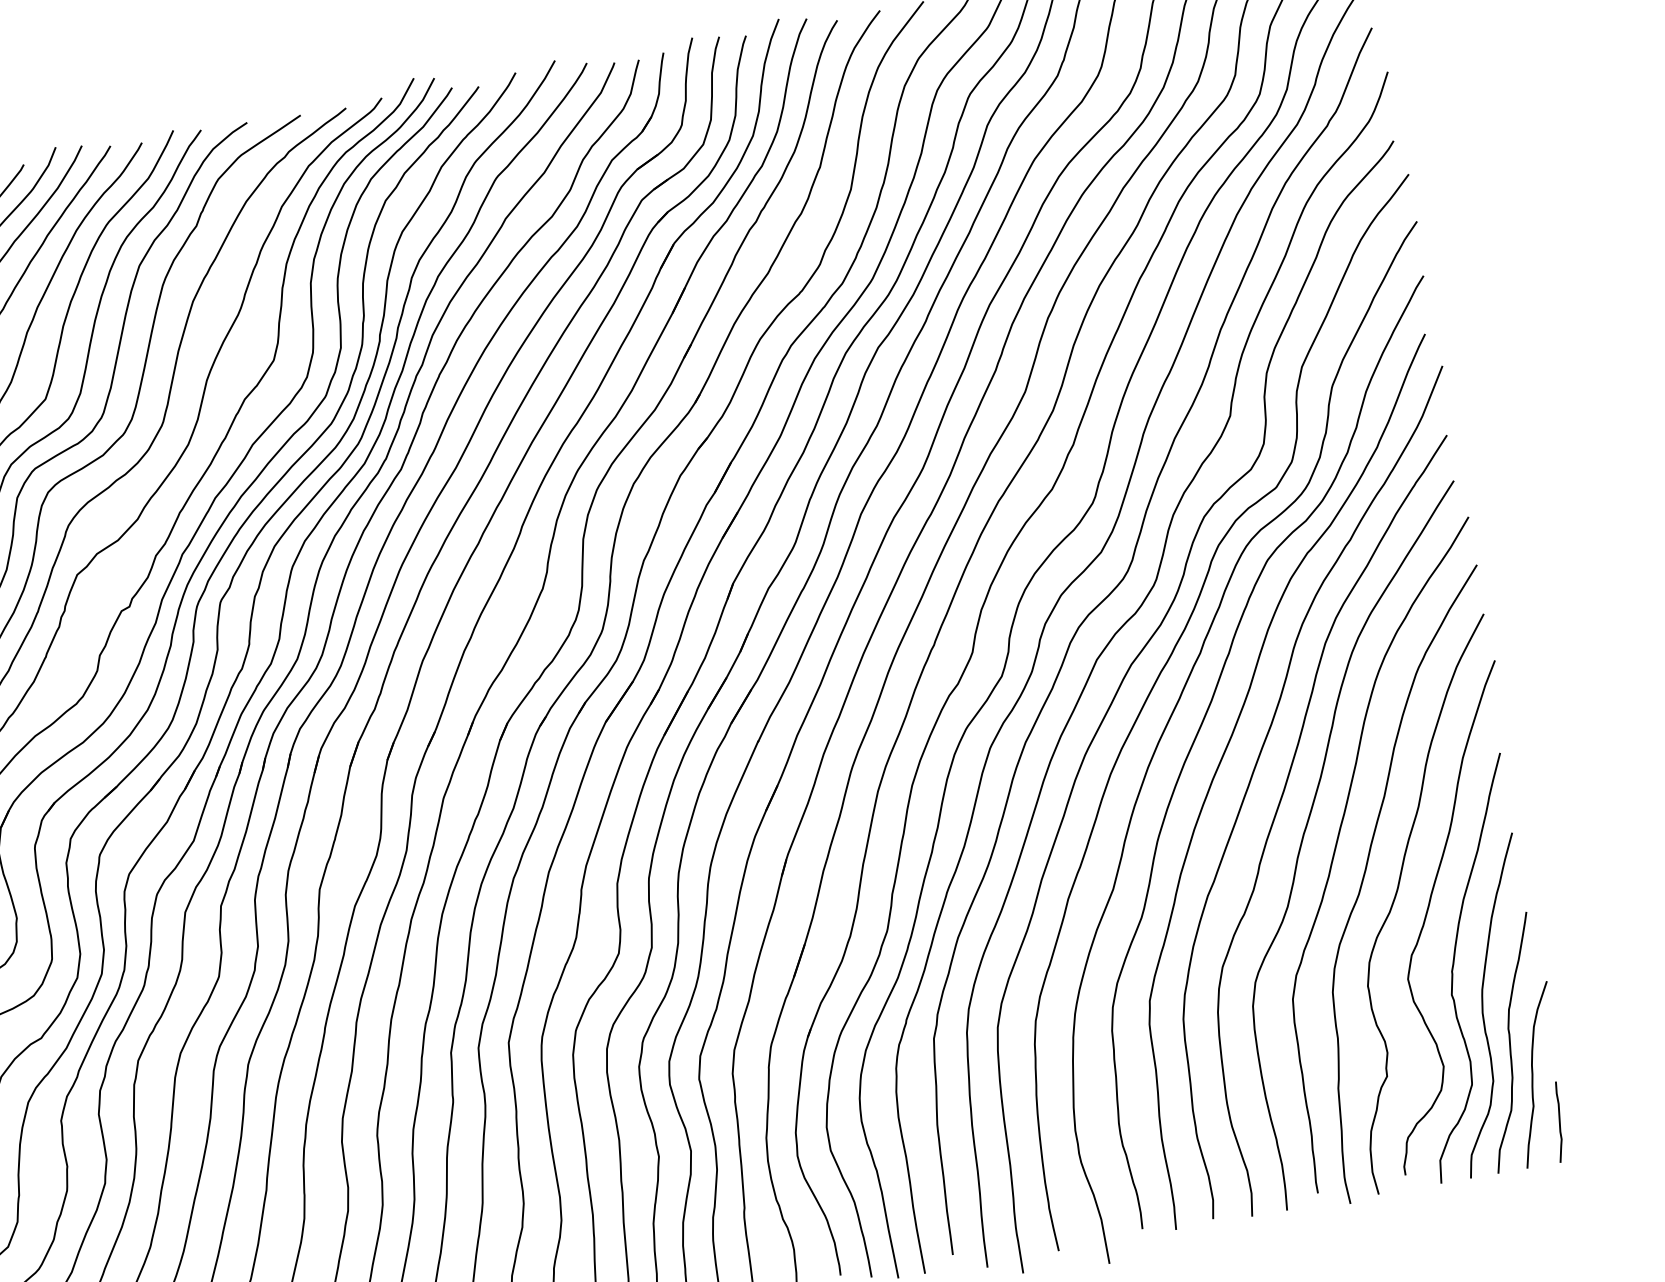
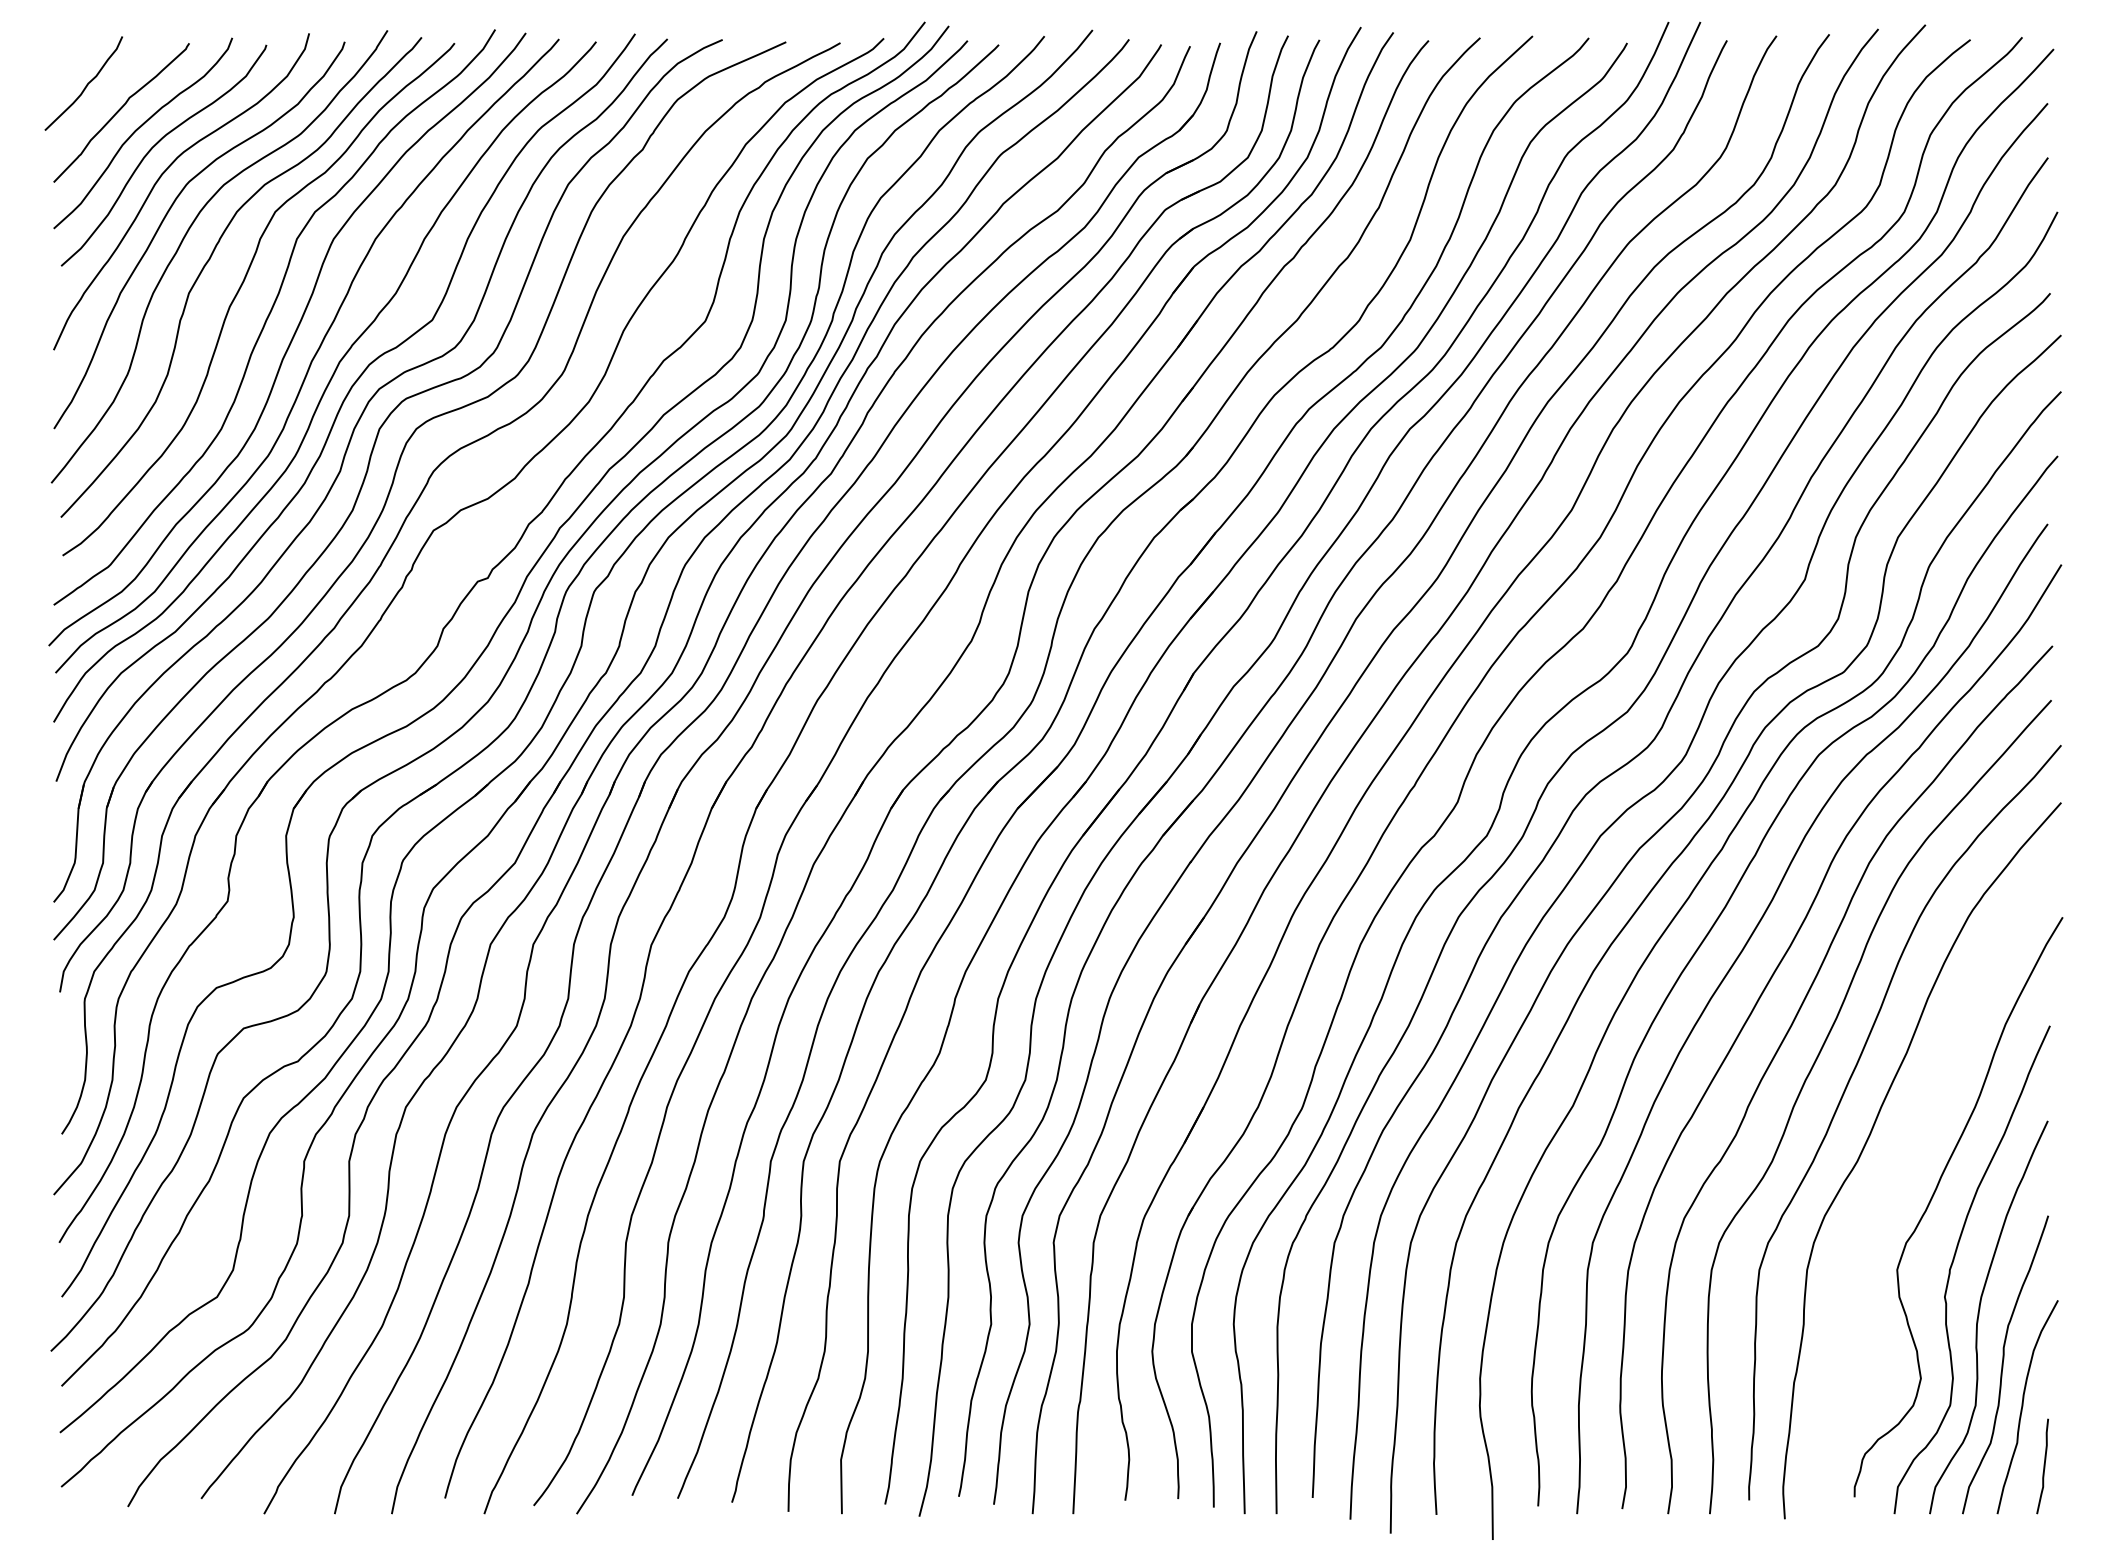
curve: (1396, 894) -> (1901, 1169), removed

